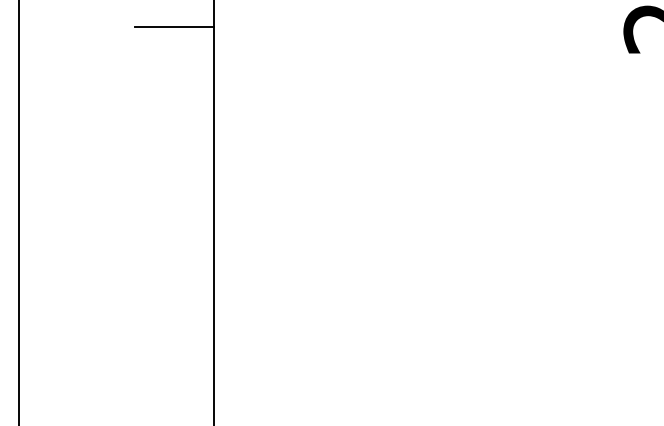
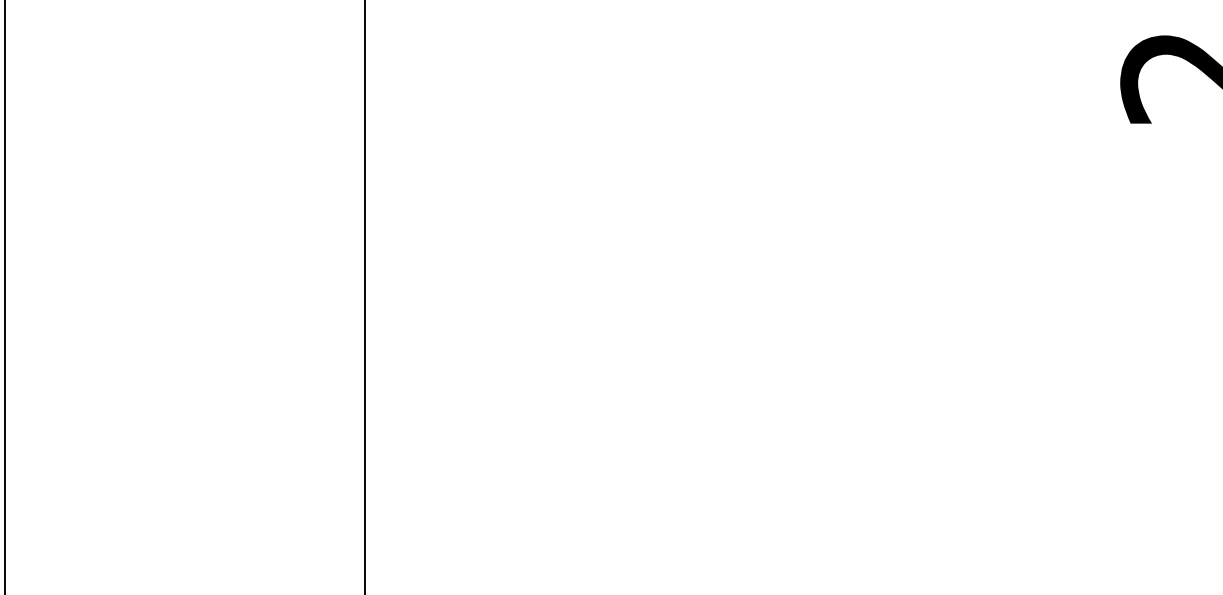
line: (173, 27) -> (290, 75), removed

